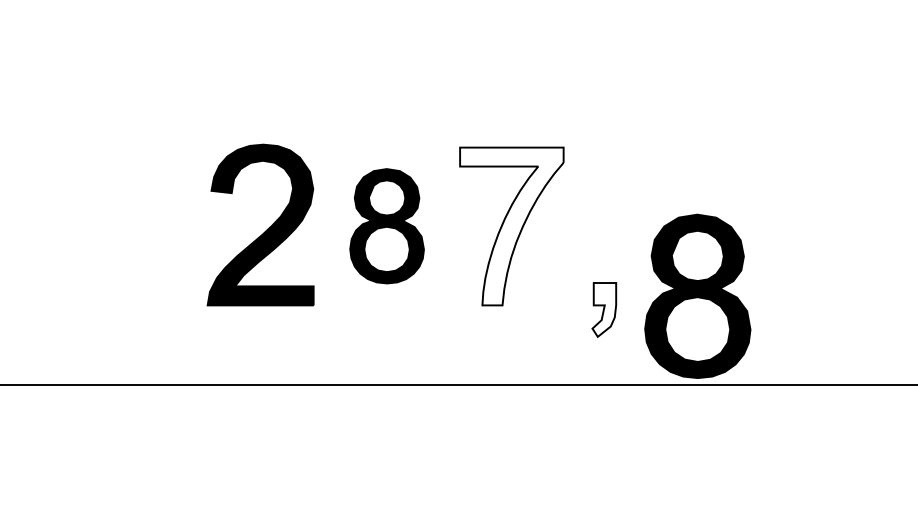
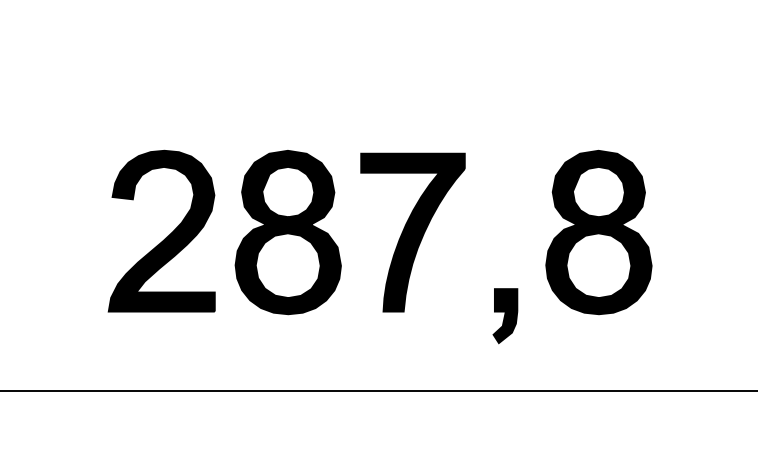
part: (386, 225) -> (287, 231), size x1.43
fill: (511, 226) -> (412, 232), added
part: (697, 295) -> (598, 231), moved
fill: (604, 309) -> (505, 315), added

